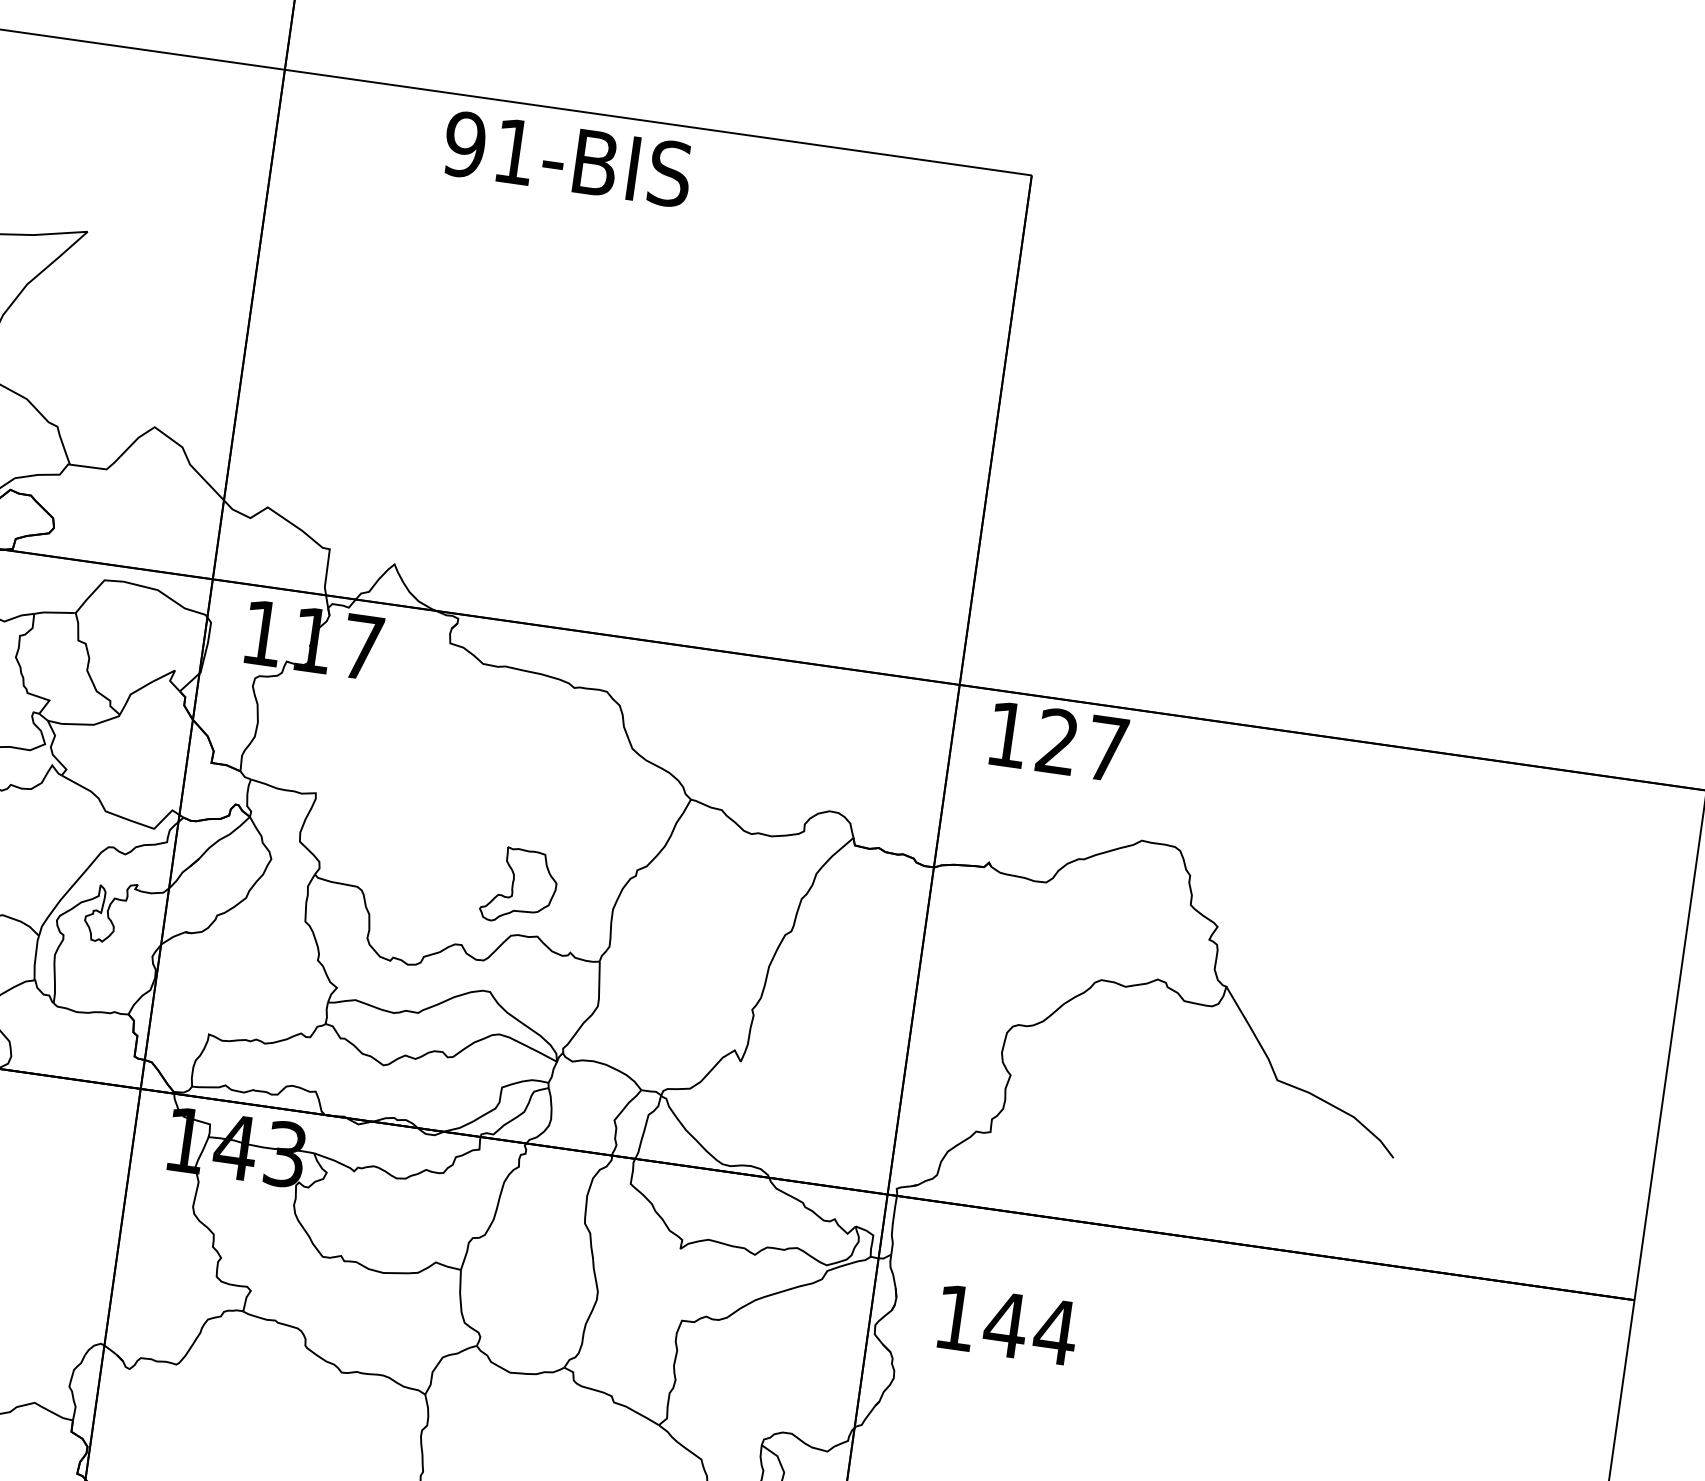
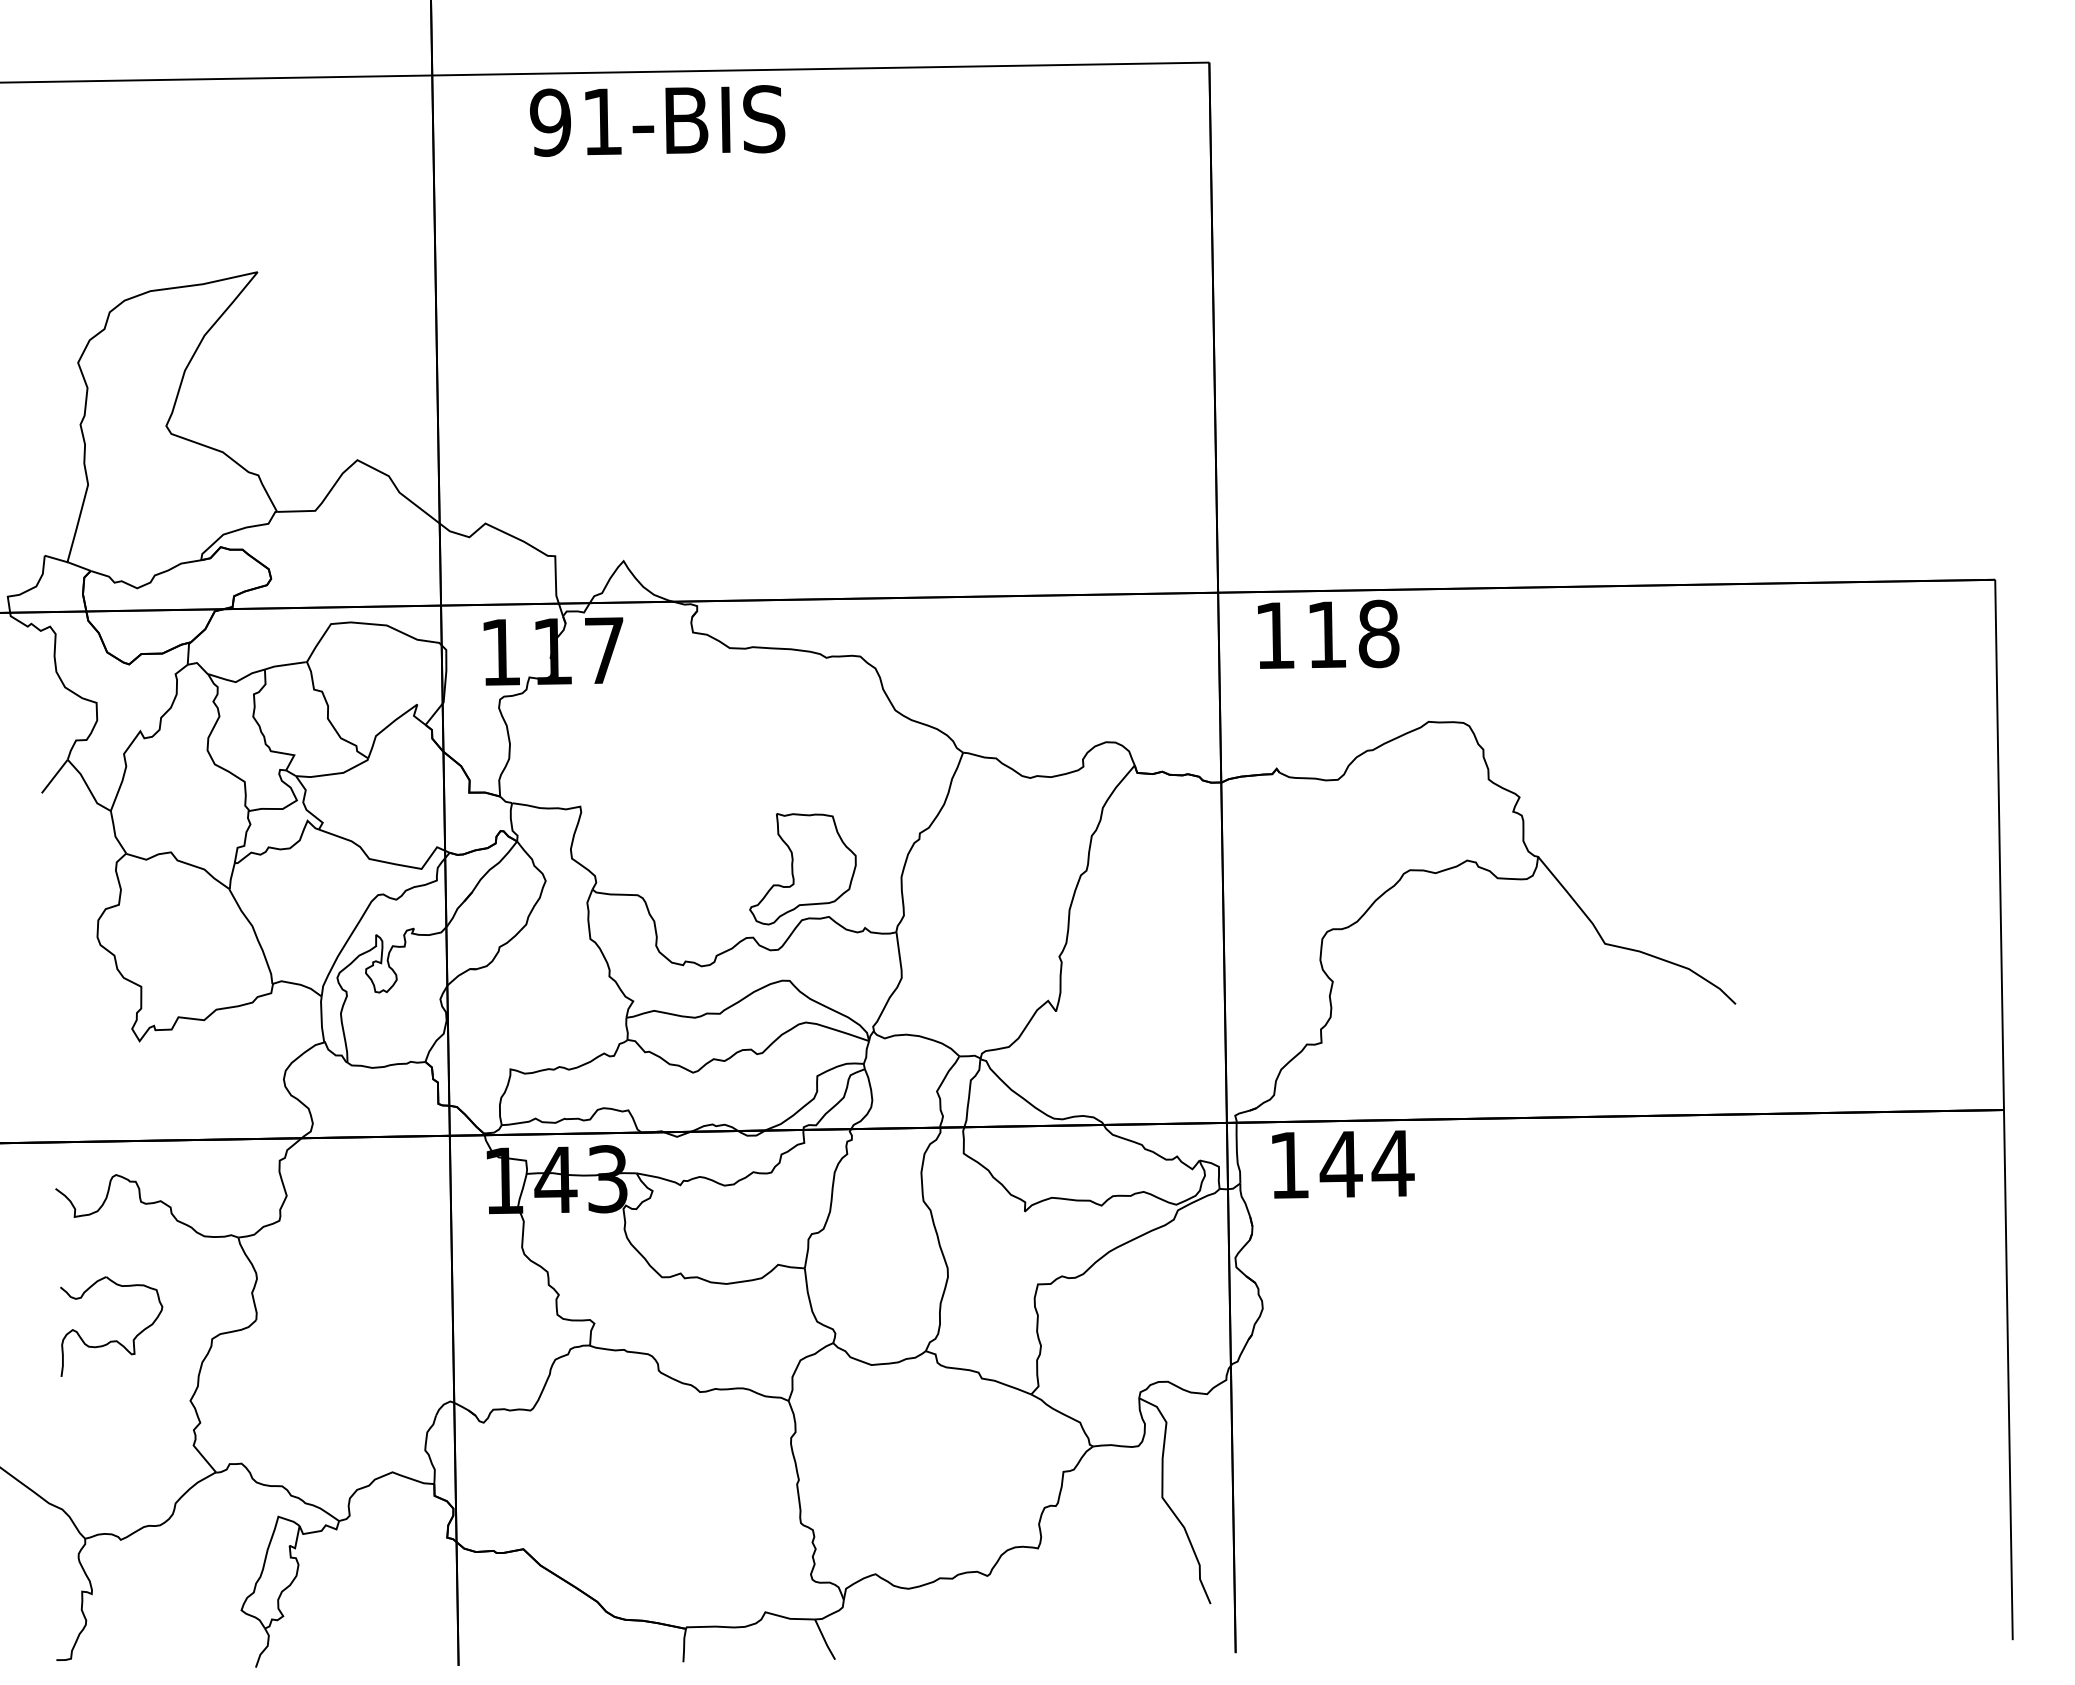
text: (567, 158) -> (657, 120), moved
text: (1083, 744) -> (1353, 633), 127 -> 118
part: (519, 887) -> (802, 869), size x1.43
text: (1008, 1325) -> (1343, 1164), moved

